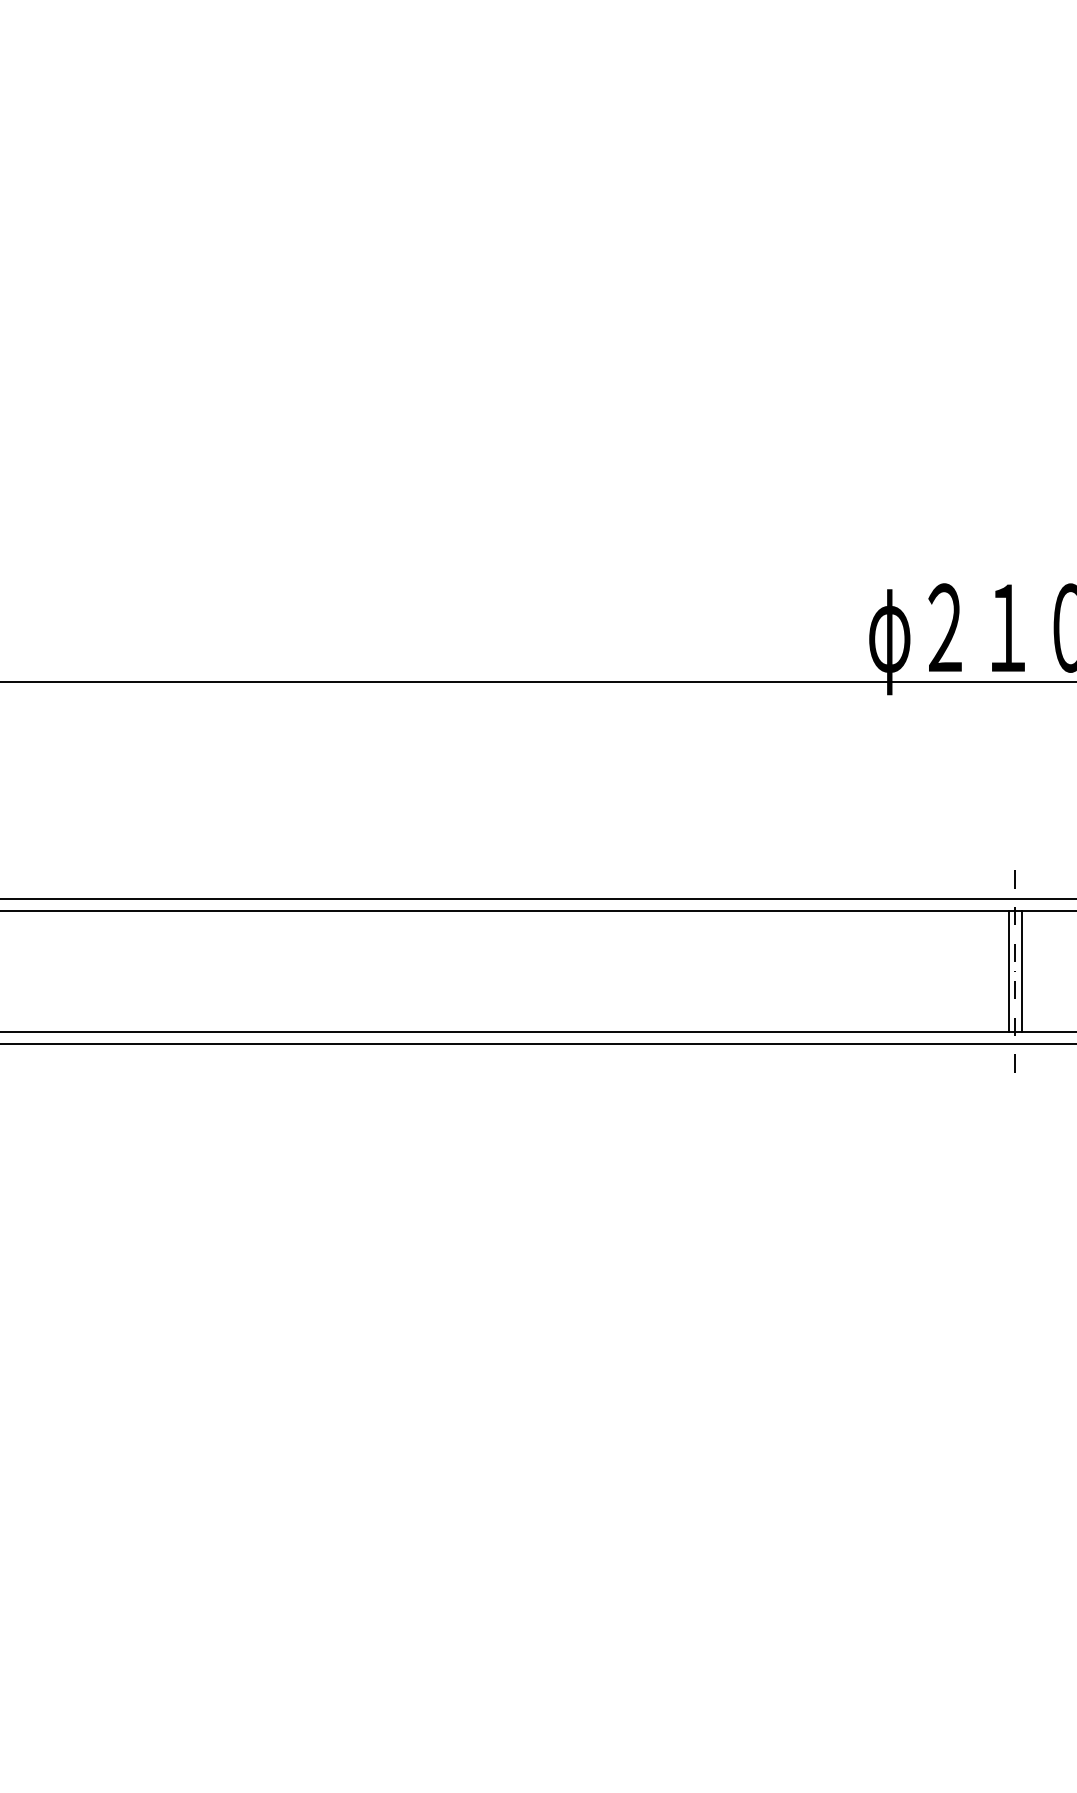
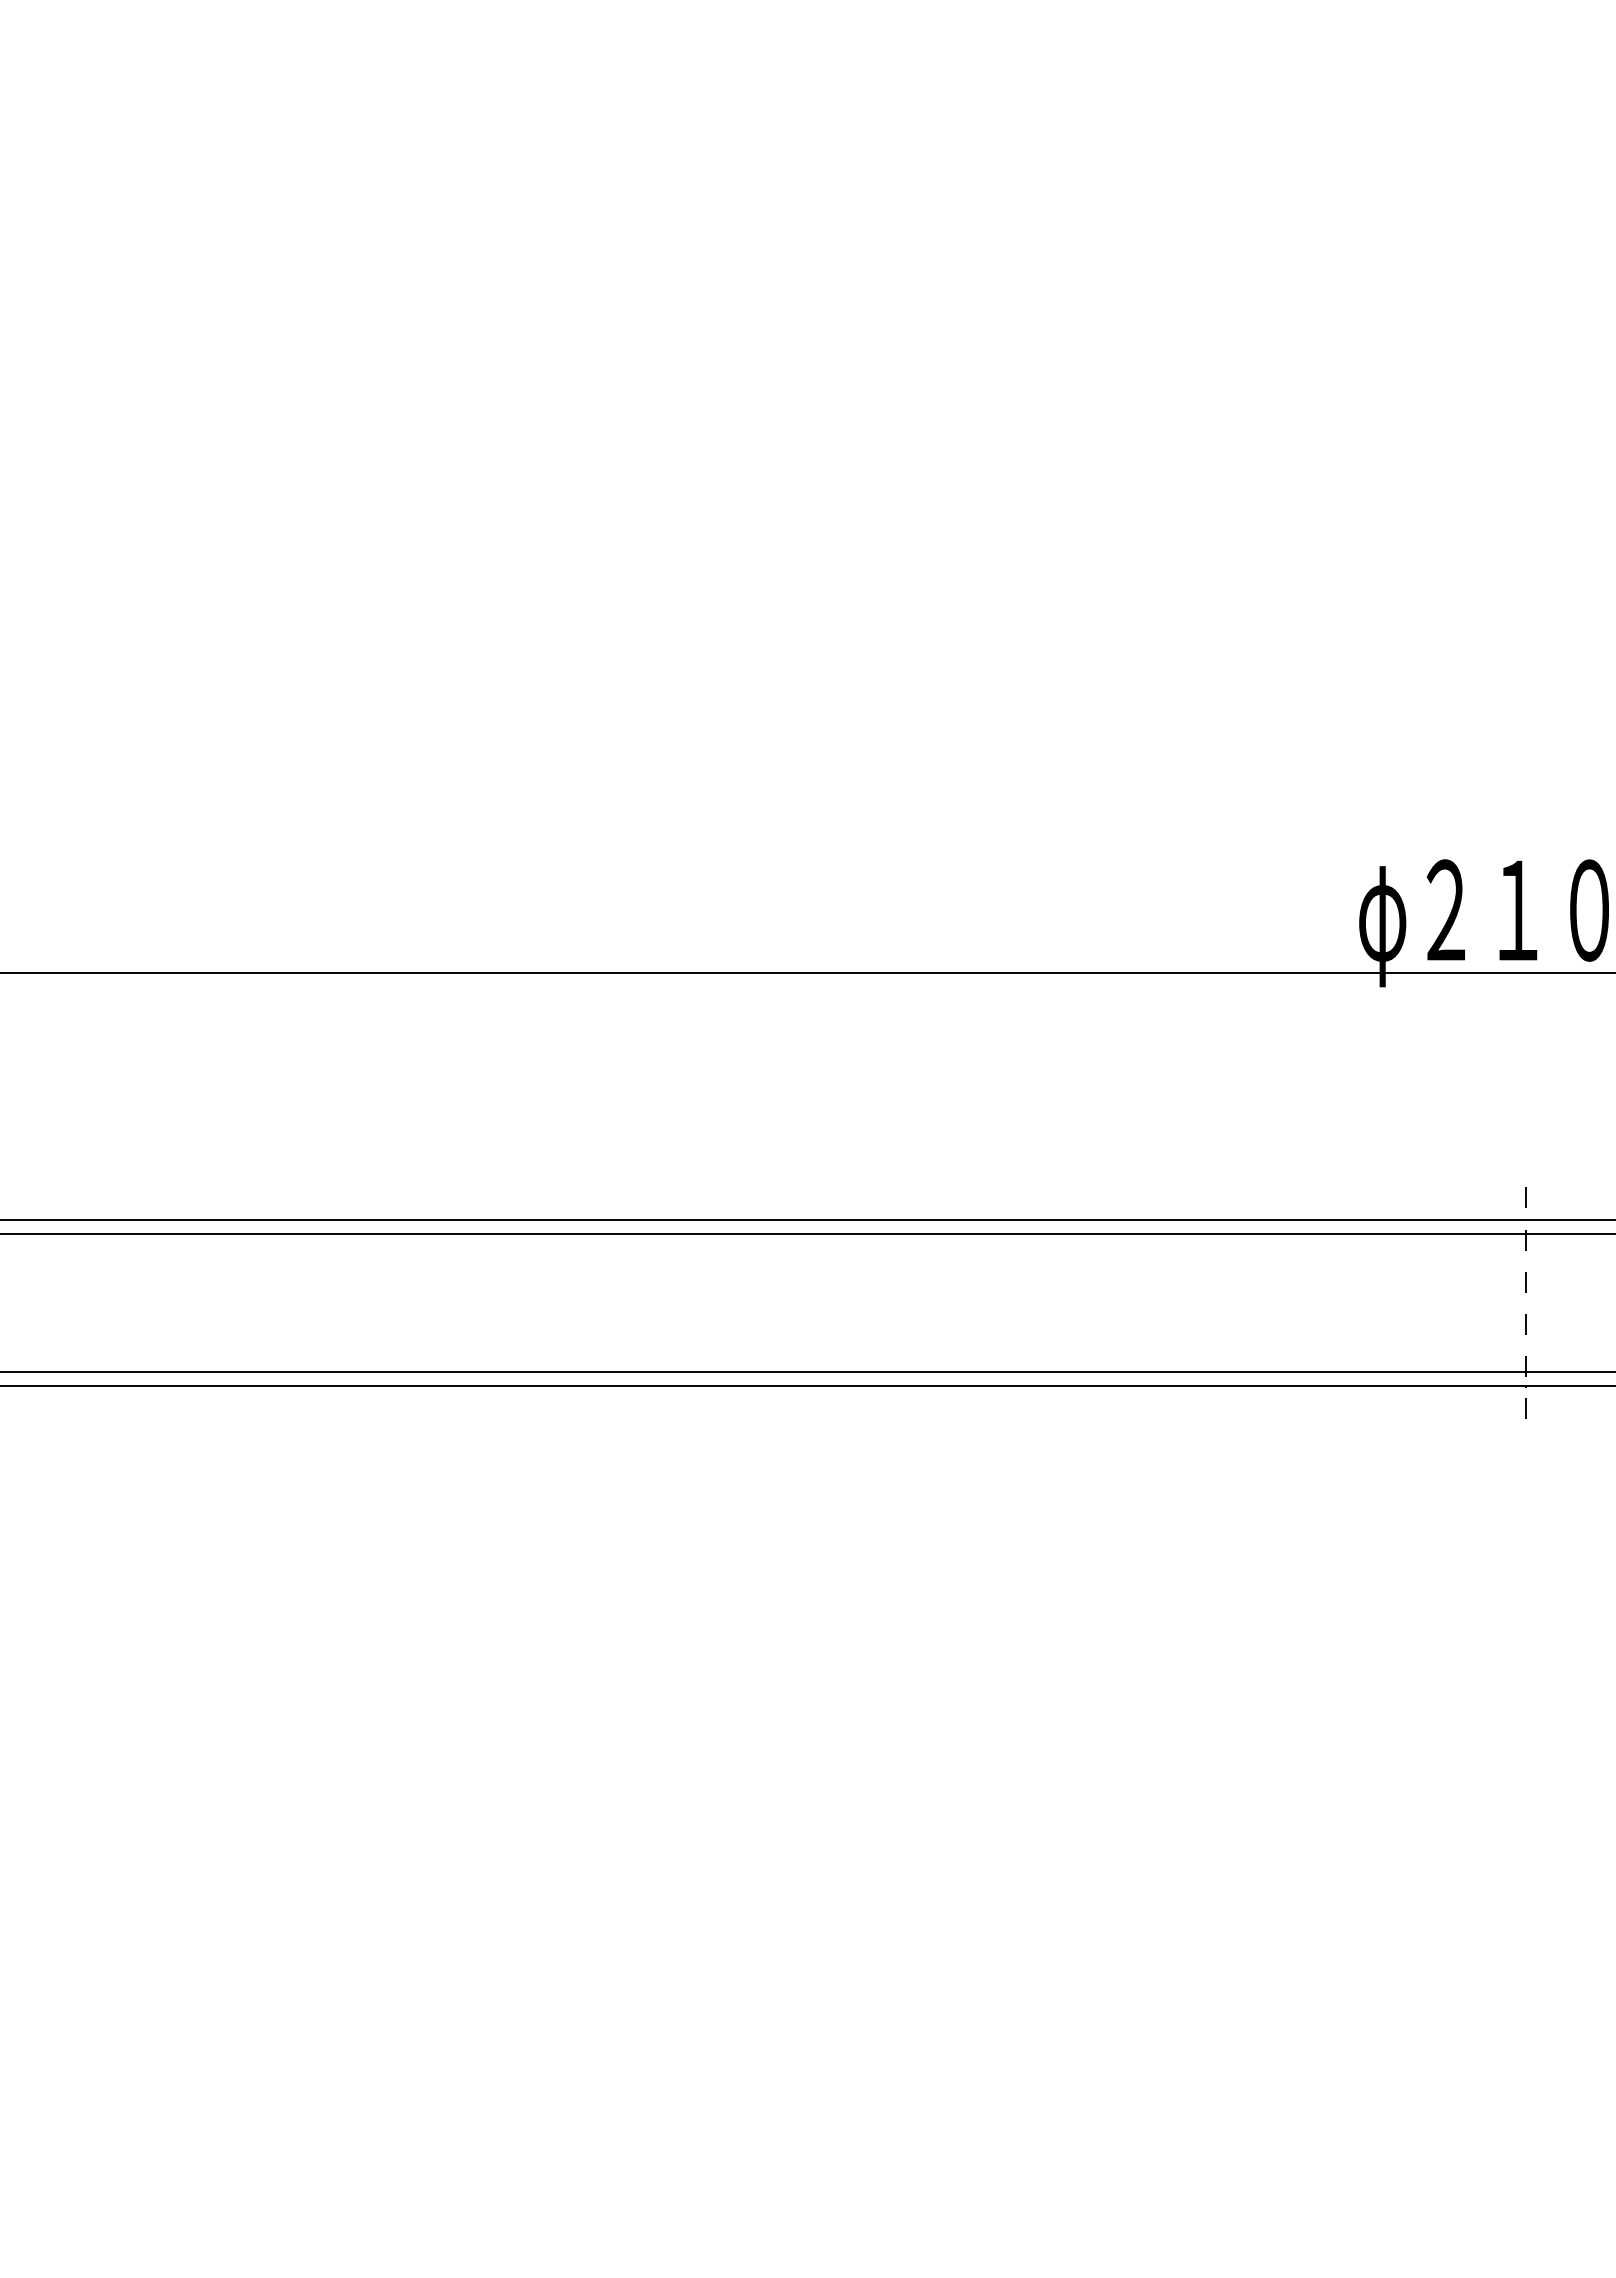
line: (1008, 970) -> (1518, 1302), removed
line: (1021, 970) -> (1533, 1302), removed

